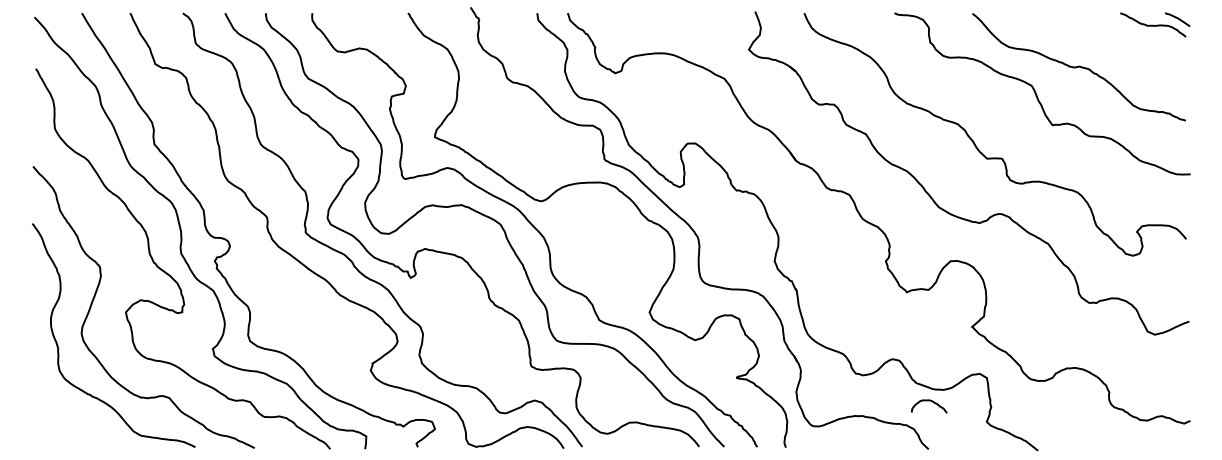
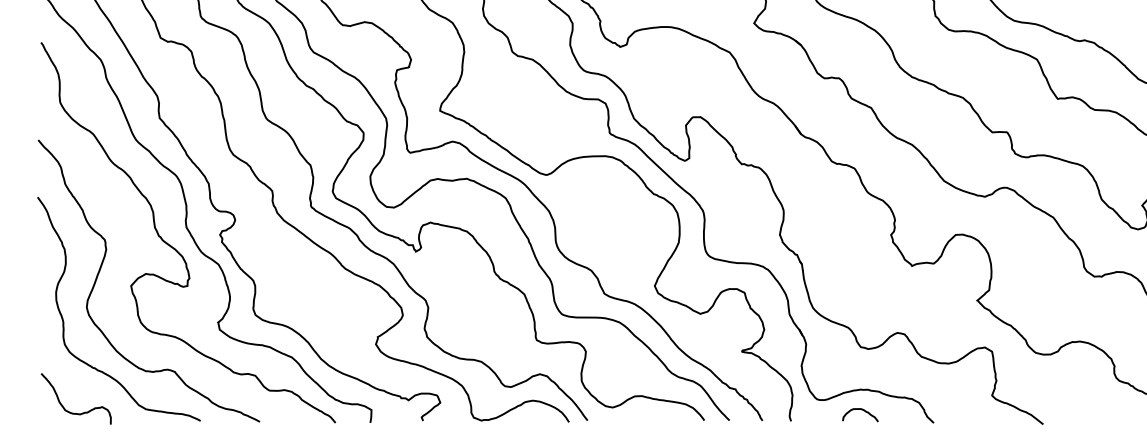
curve: (929, 401) -> (860, 410), moved
curve: (59, 433) -> (64, 407), added

